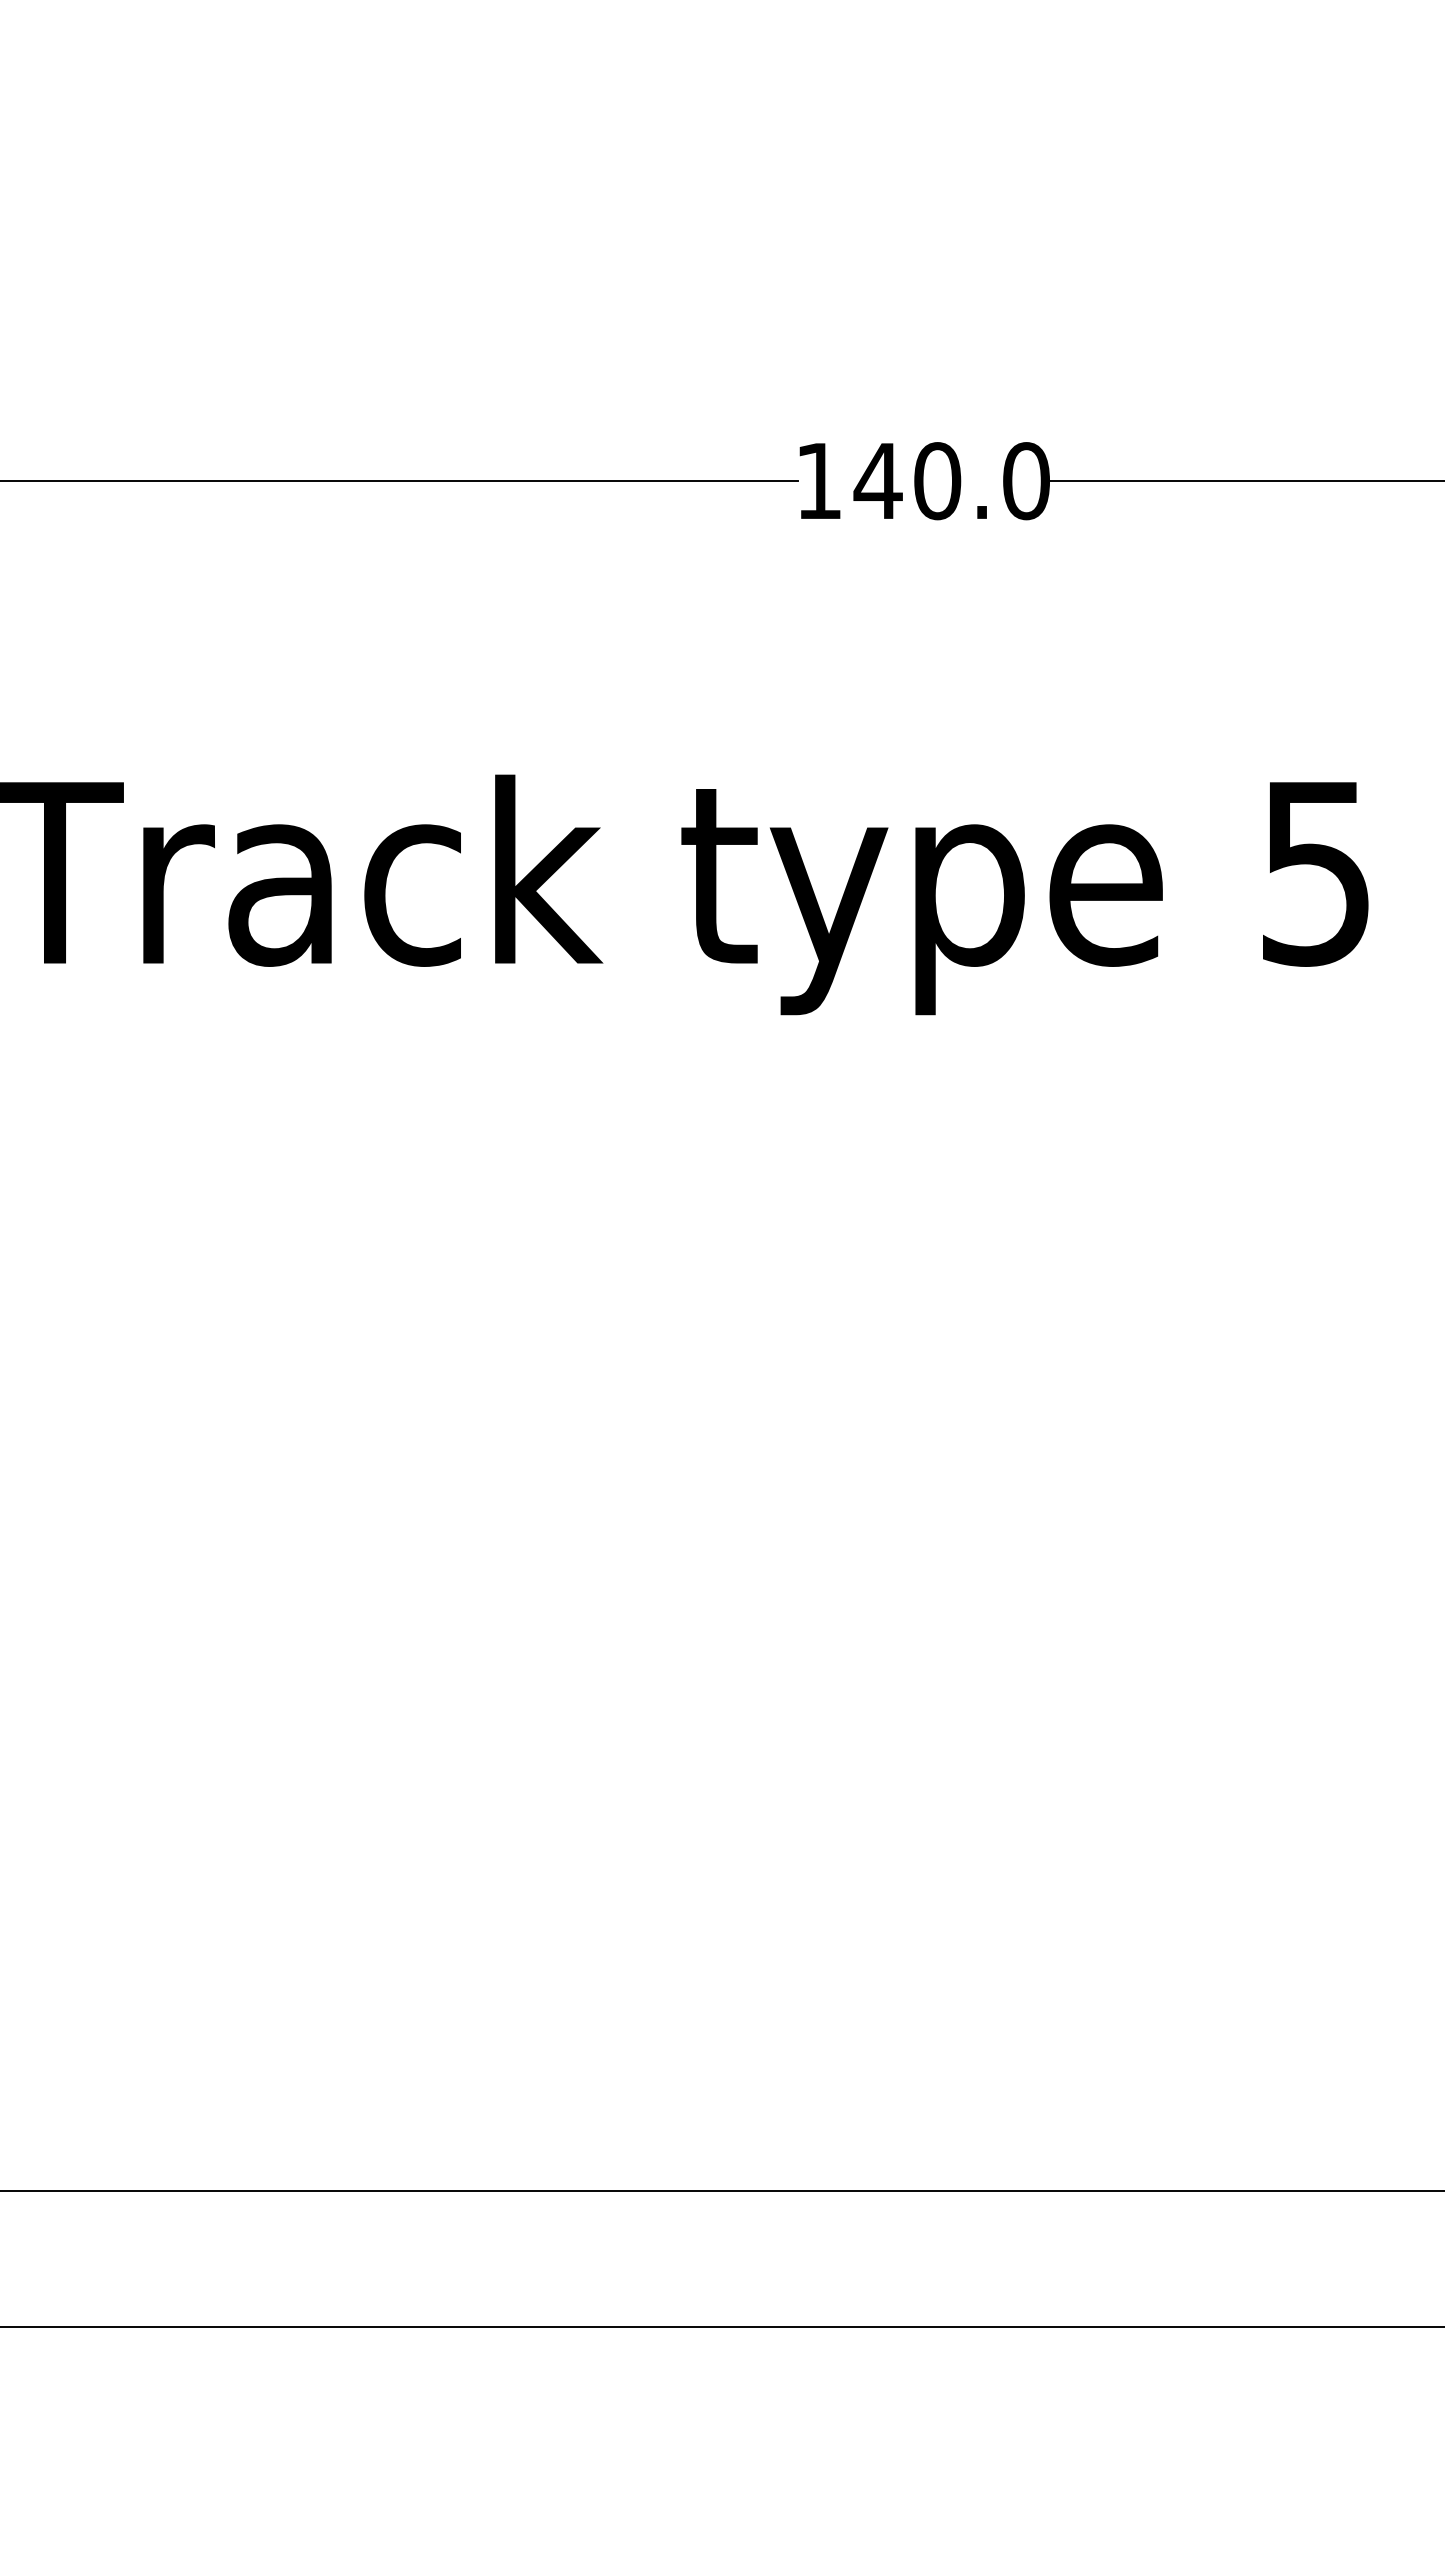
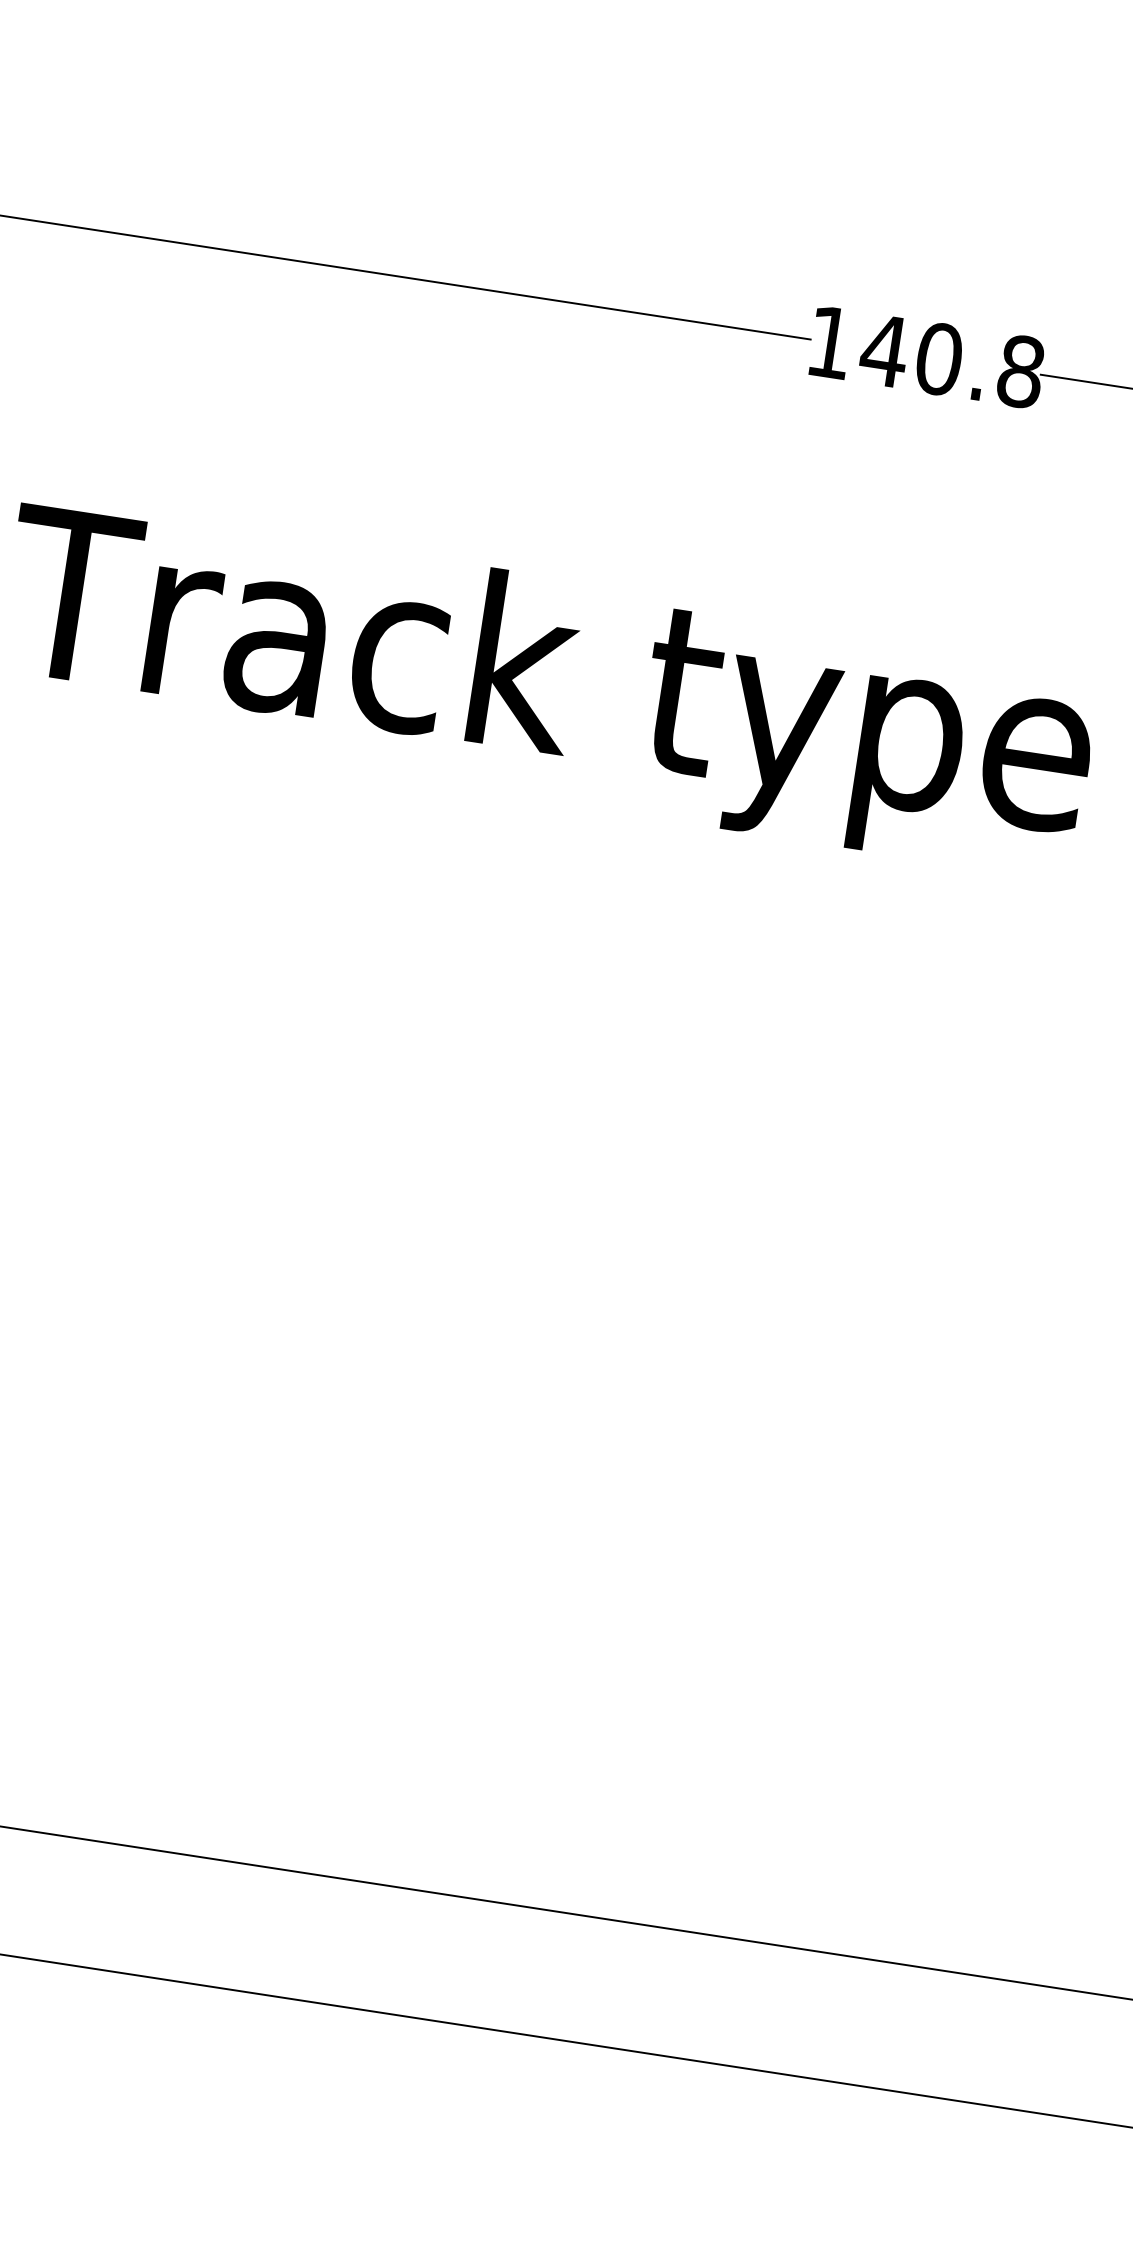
text: (1026, 480) -> (1021, 371), 140.0 -> 140.8

